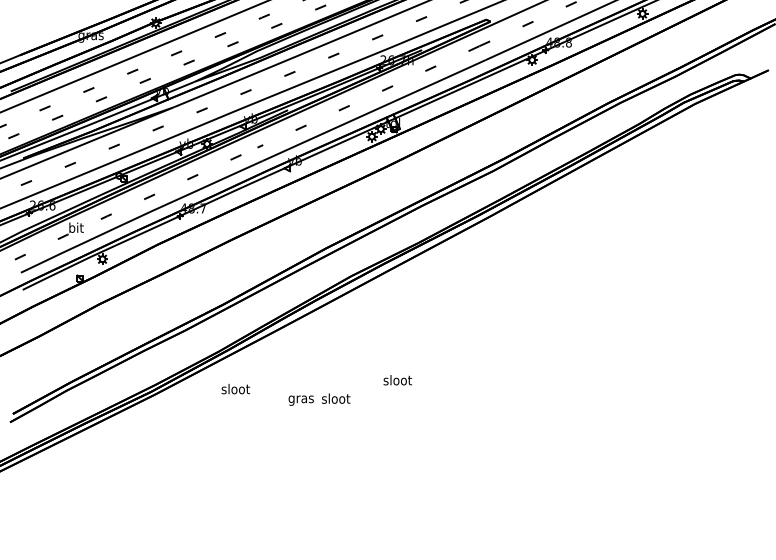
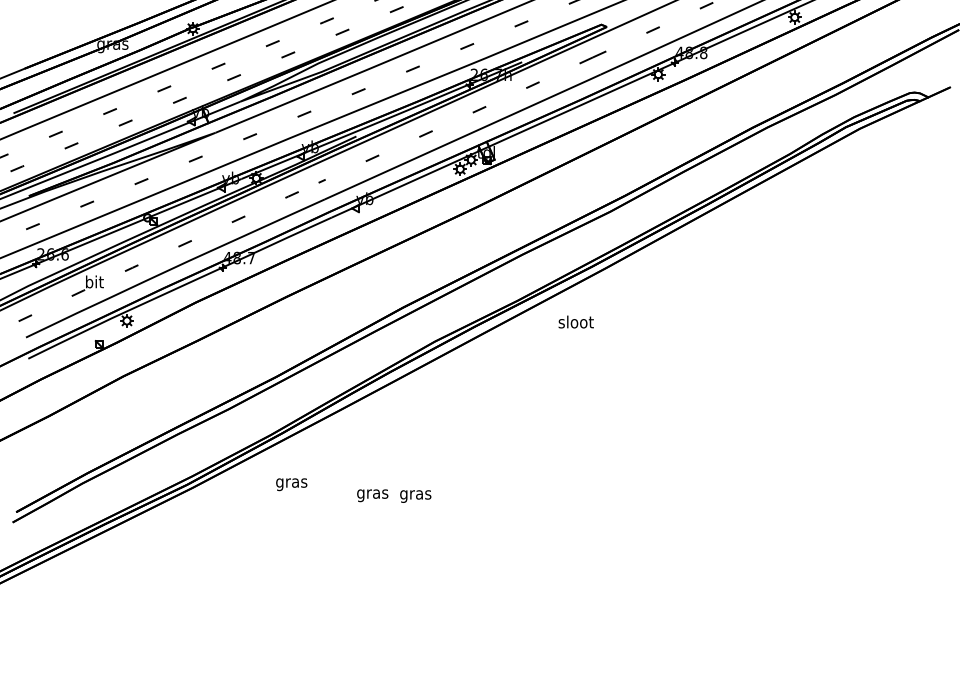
text: (397, 380) -> (575, 322), moved
text: (235, 390) -> (291, 483), sloot -> gras
text: (336, 399) -> (416, 494), sloot -> gras

